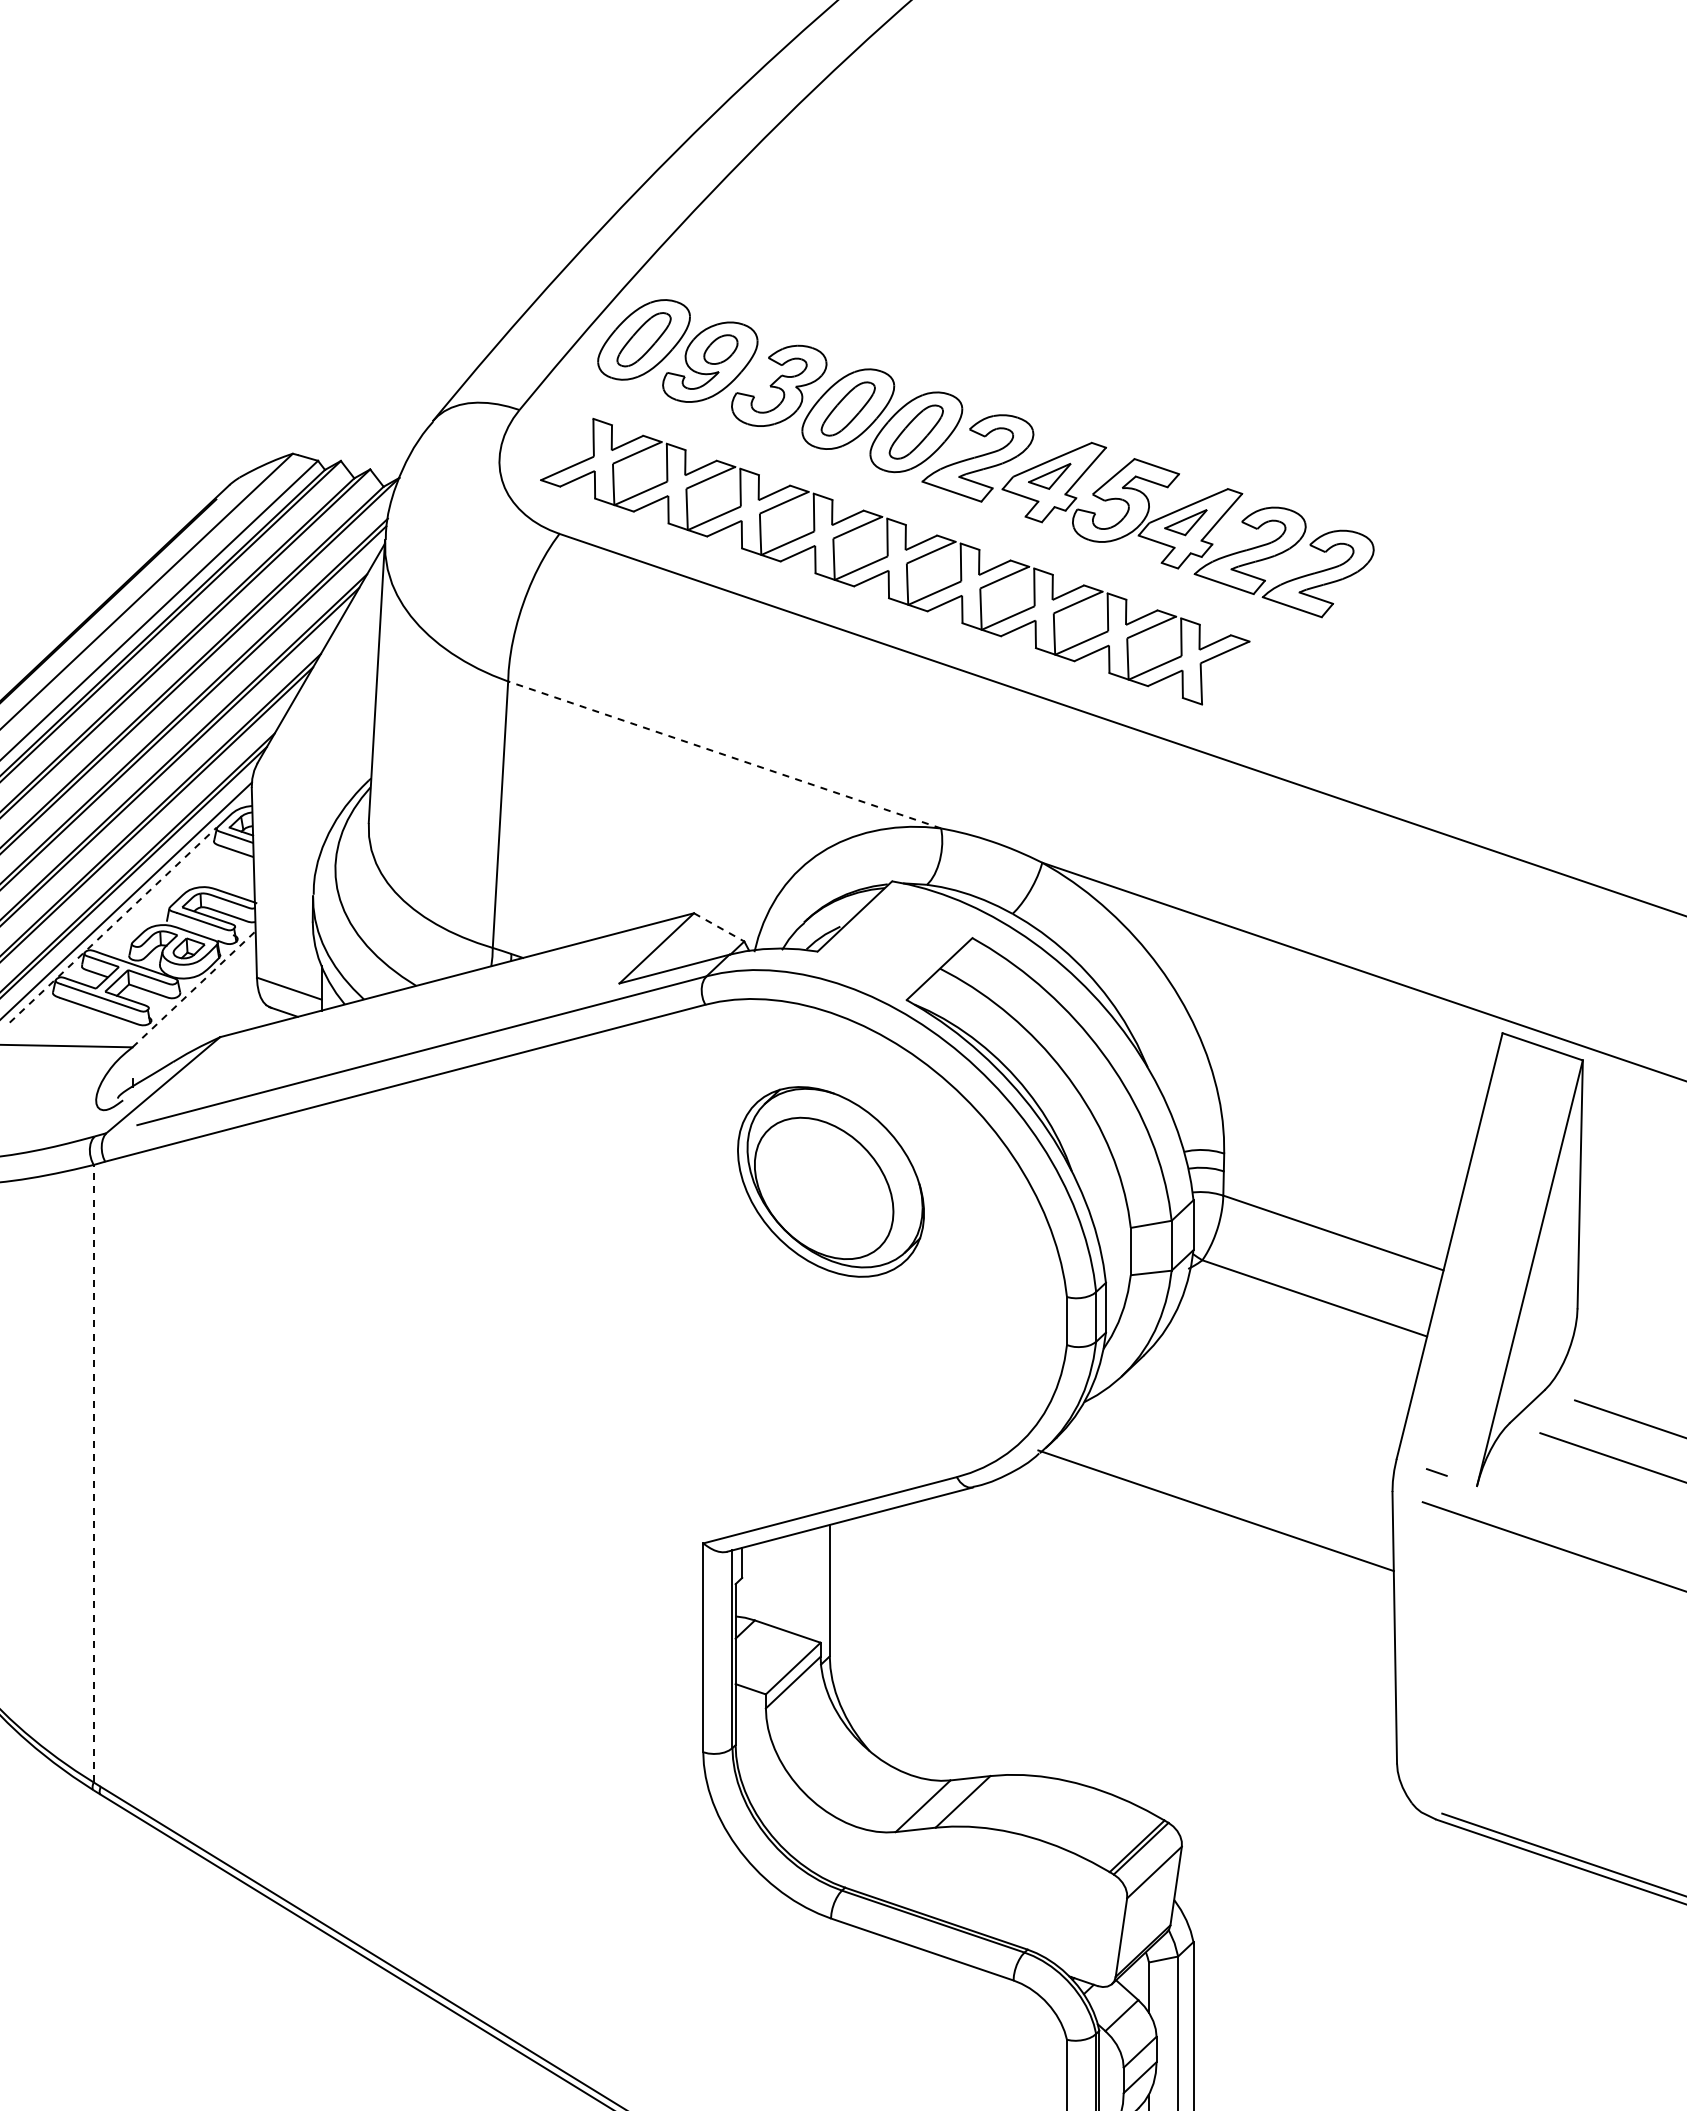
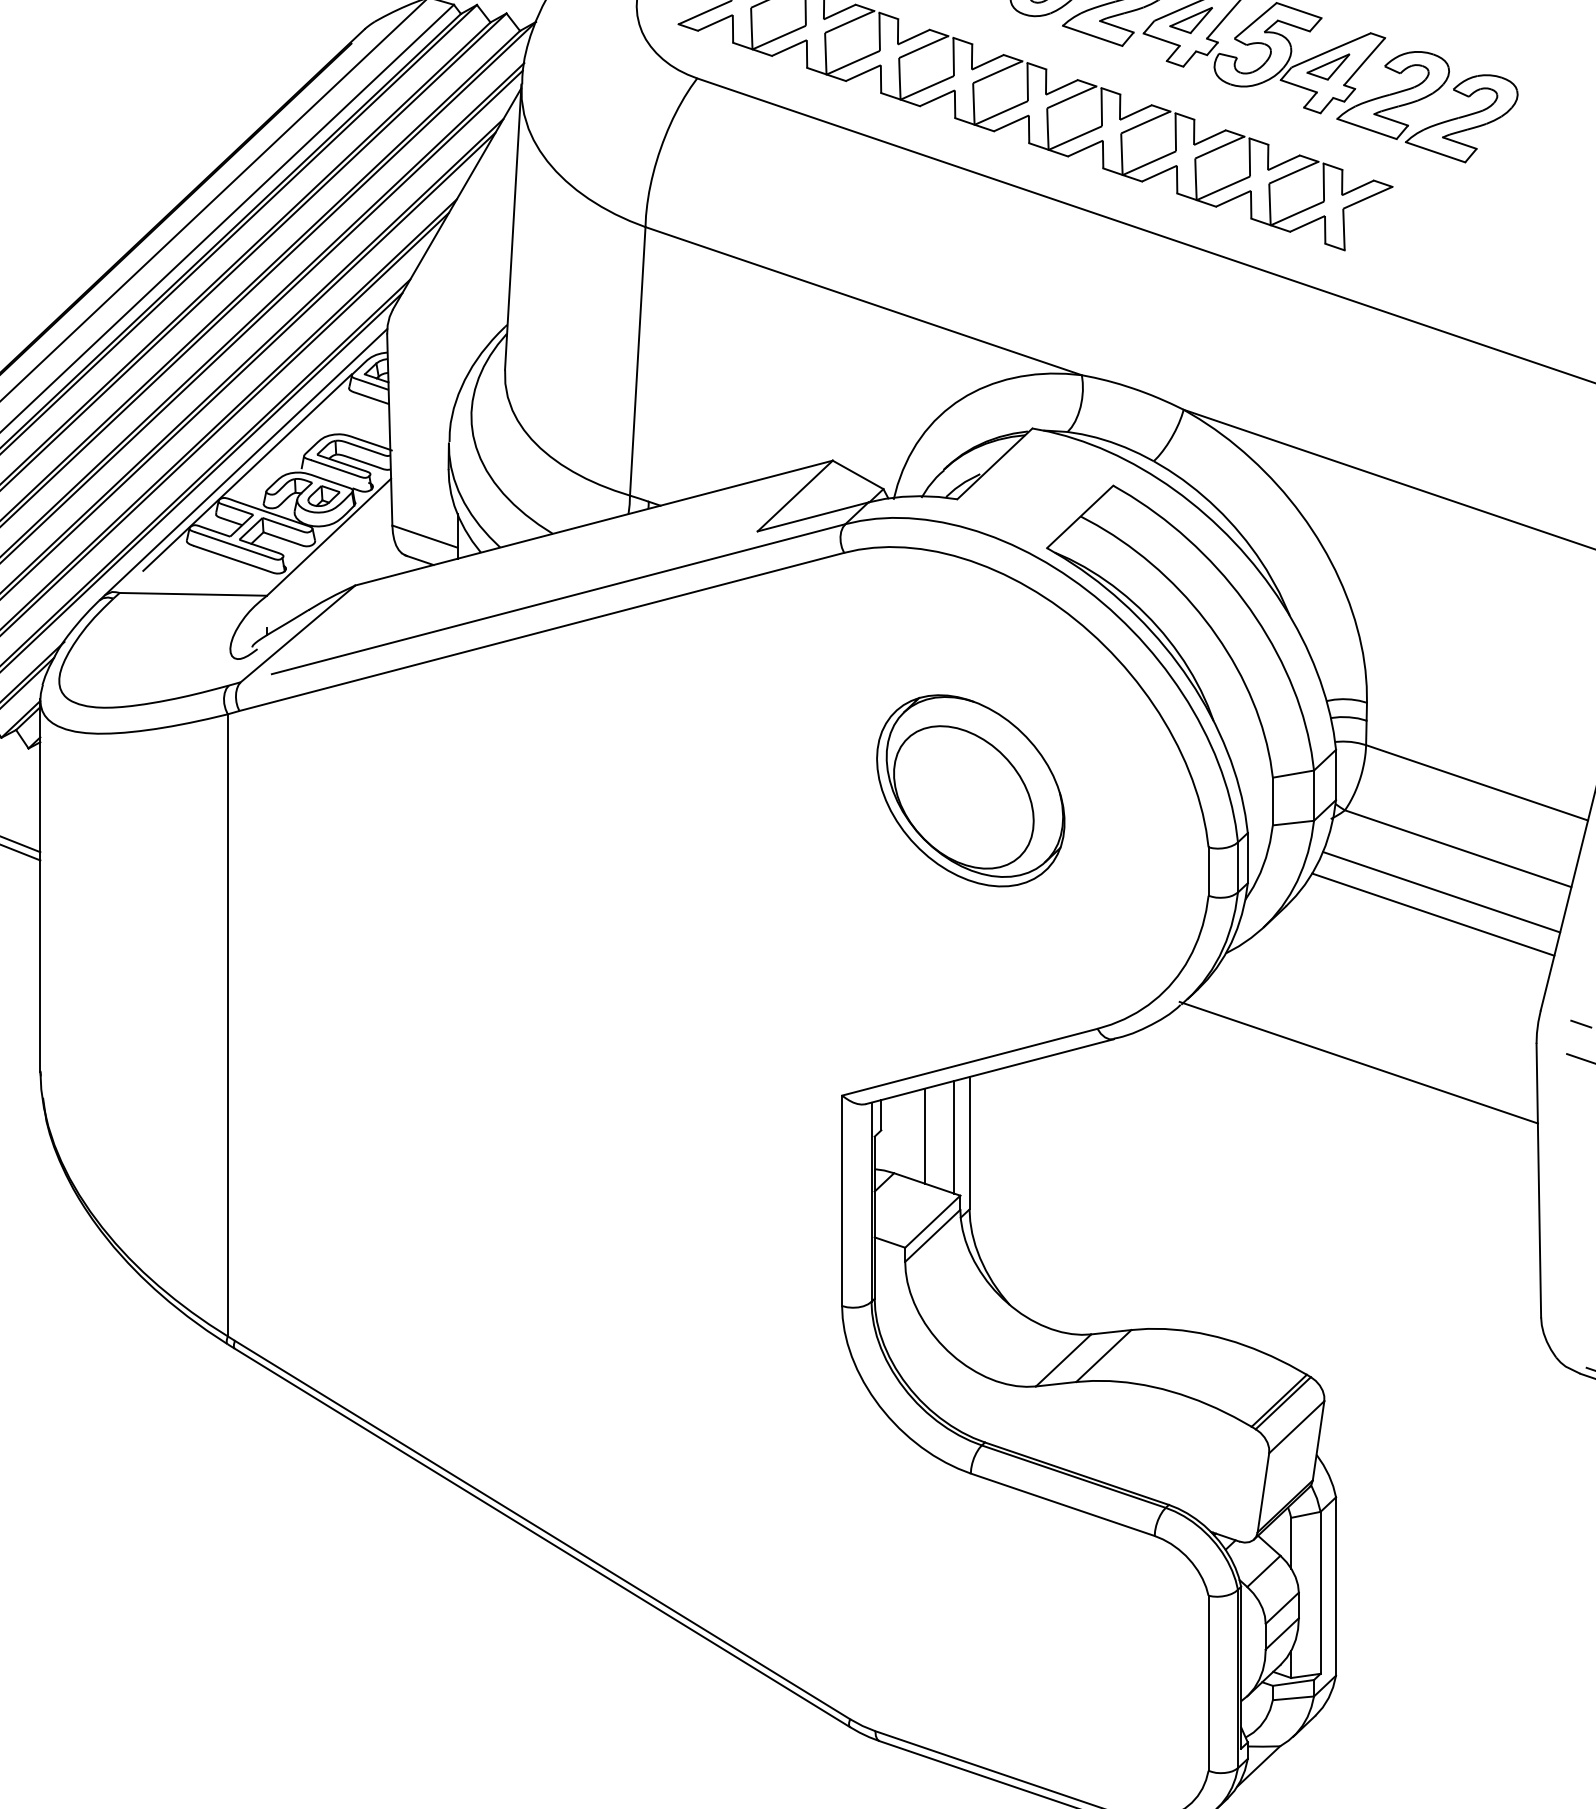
line: (724, 754) -> (863, 300), dashed -> solid
line: (113, 924) -> (247, 471), dashed -> solid
line: (719, 927) -> (858, 475), dashed -> solid
line: (194, 989) -> (329, 537), dashed -> solid
part: (830, 1181) -> (970, 790), moved
line: (1297, 1341) -> (1440, 892), added
line: (1289, 1363) -> (1432, 914), added
line: (93, 1473) -> (227, 1025), dashed -> solid
line: (785, 1583) -> (924, 1135), added
line: (814, 1584) -> (954, 1137), added

